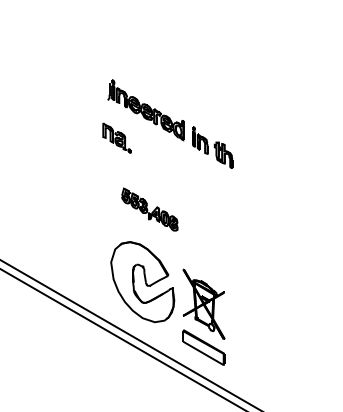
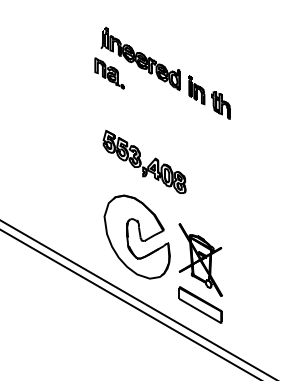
part: (116, 137) -> (109, 72), moved
part: (149, 209) -> (144, 161), size x1.43

